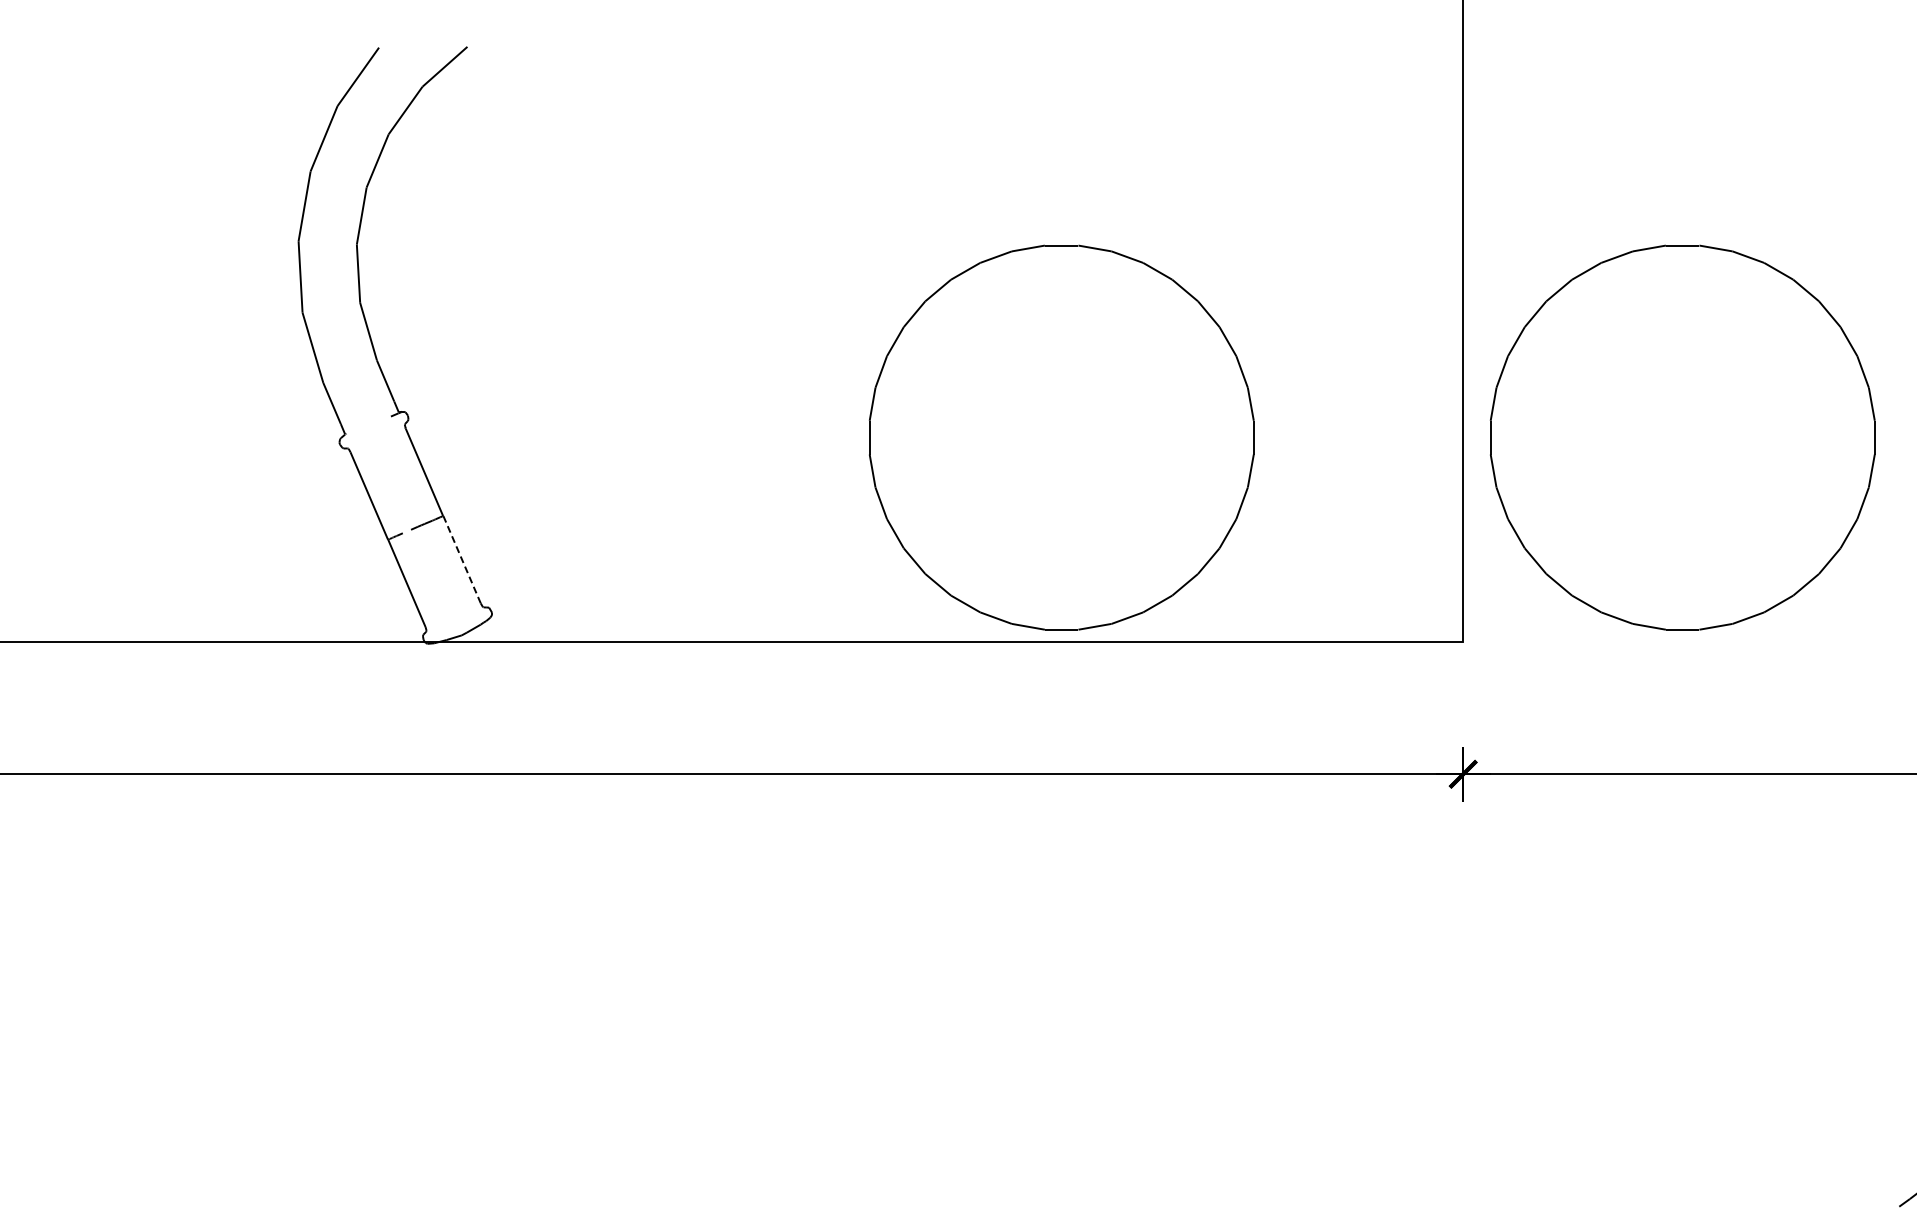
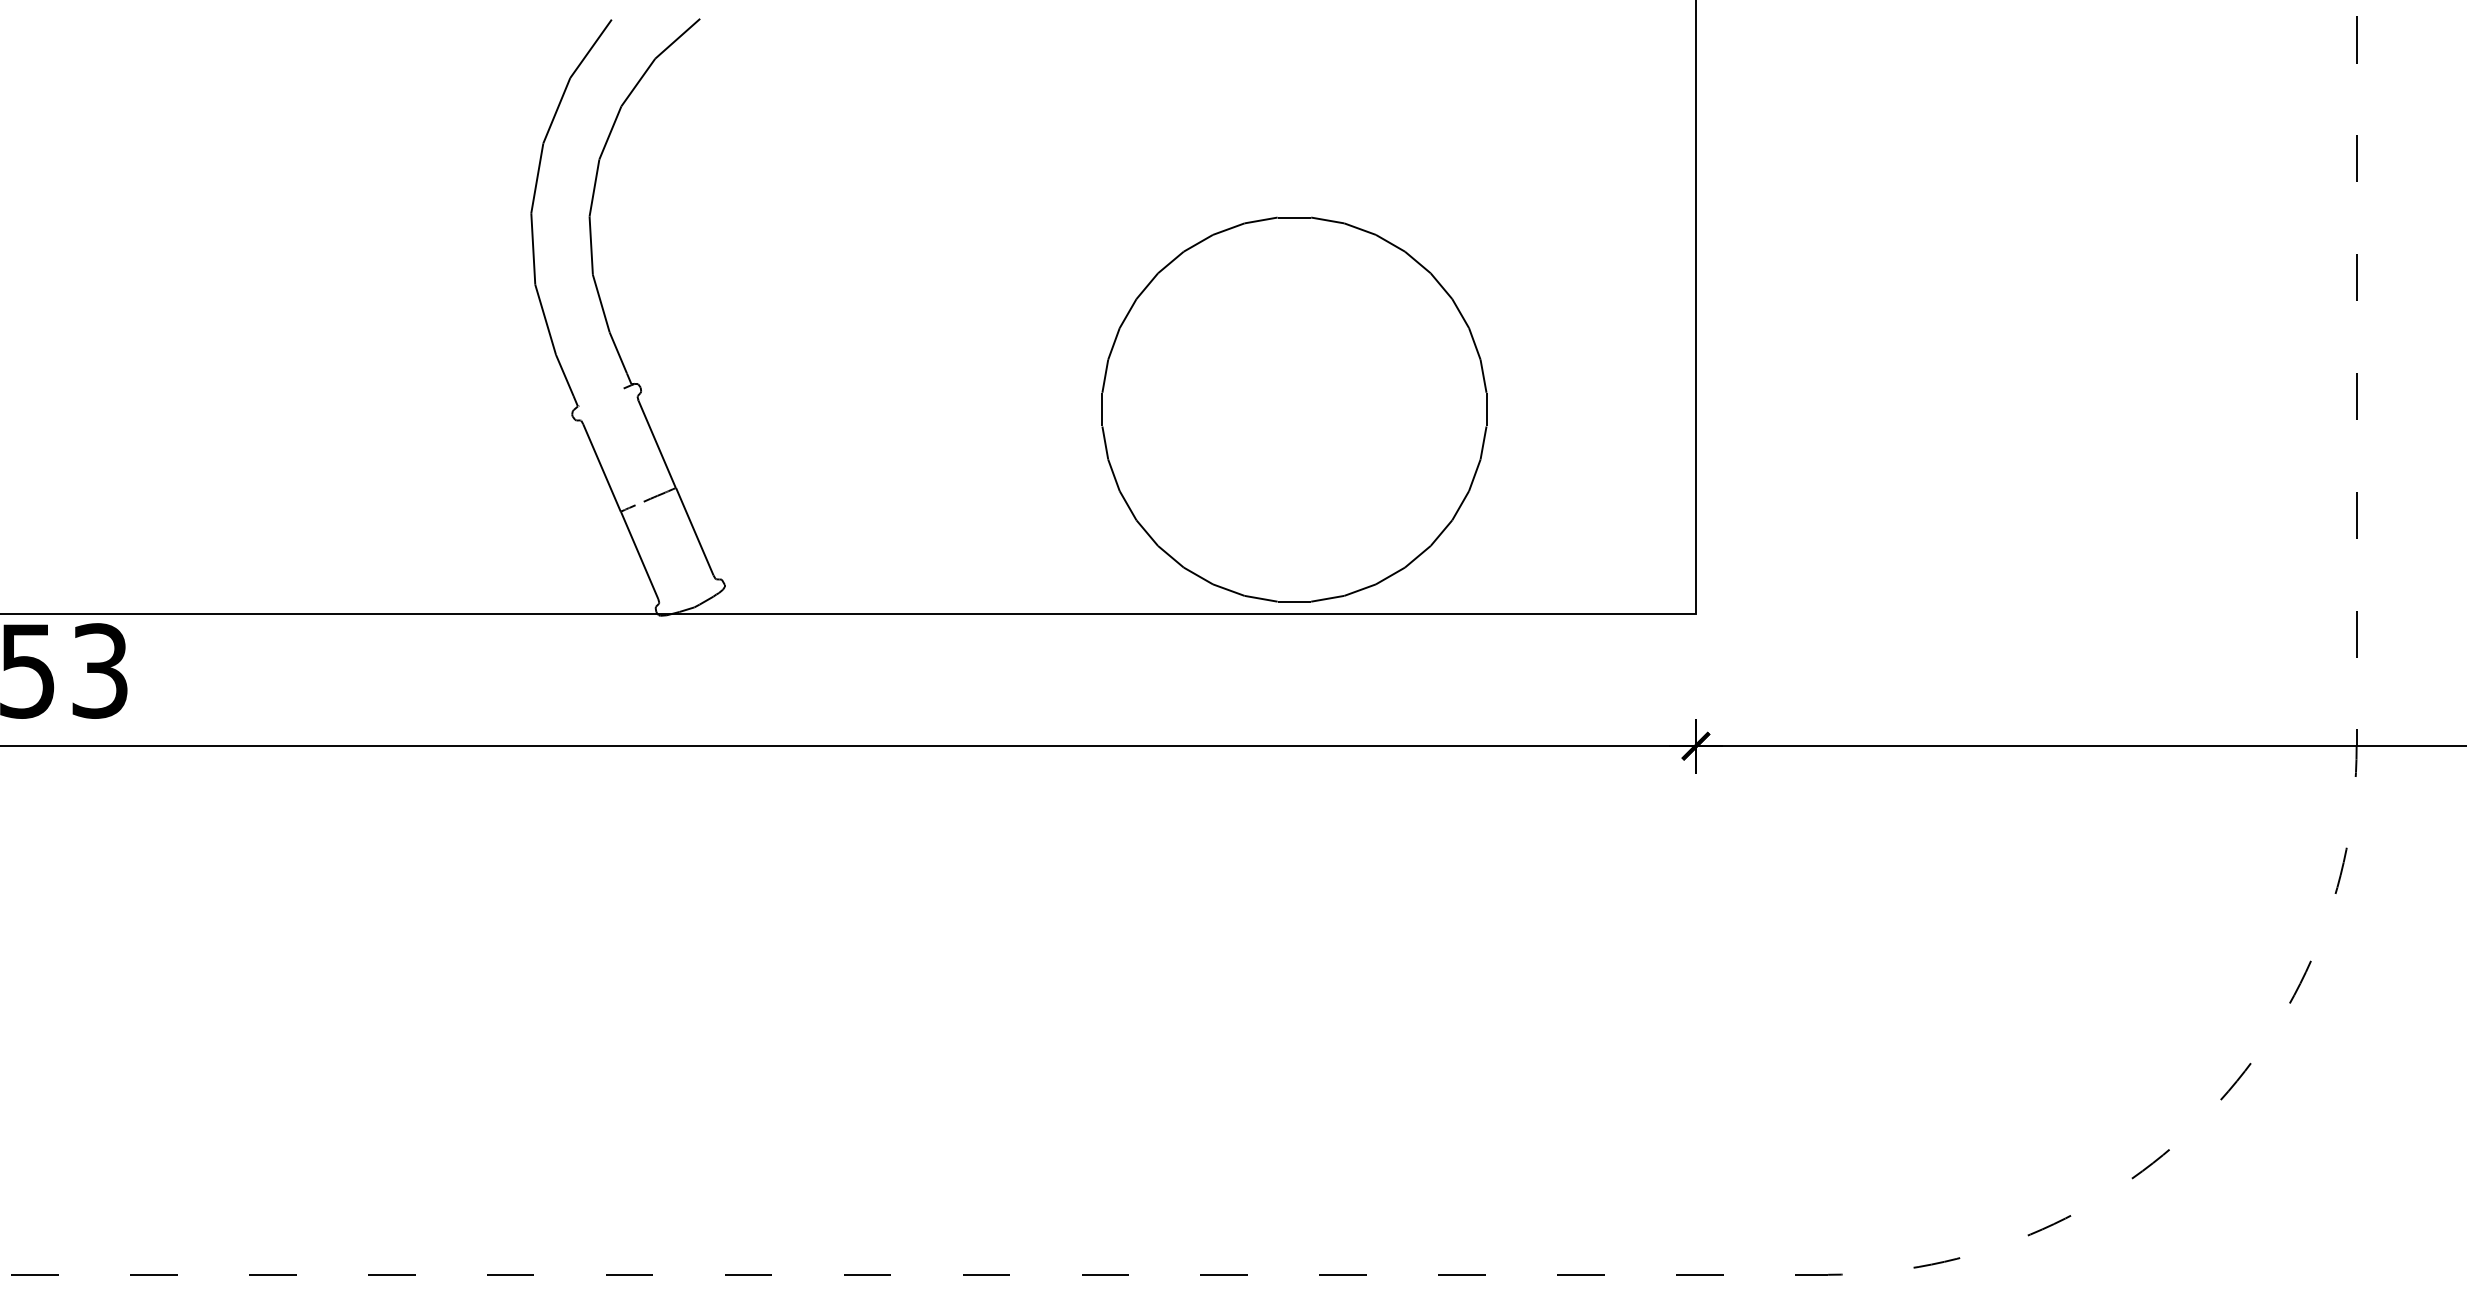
part: (1682, 437) -> (1915, 409), removed
line: (461, 559) -> (694, 531), dashed -> solid

